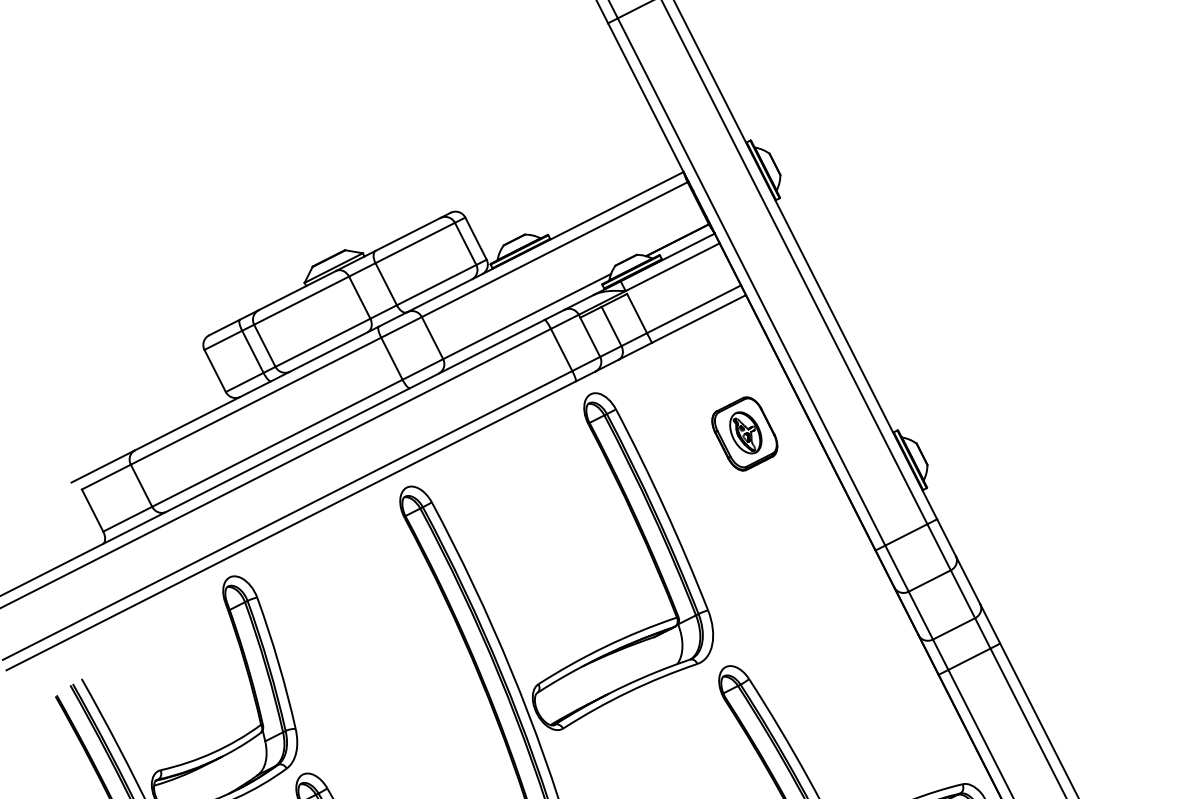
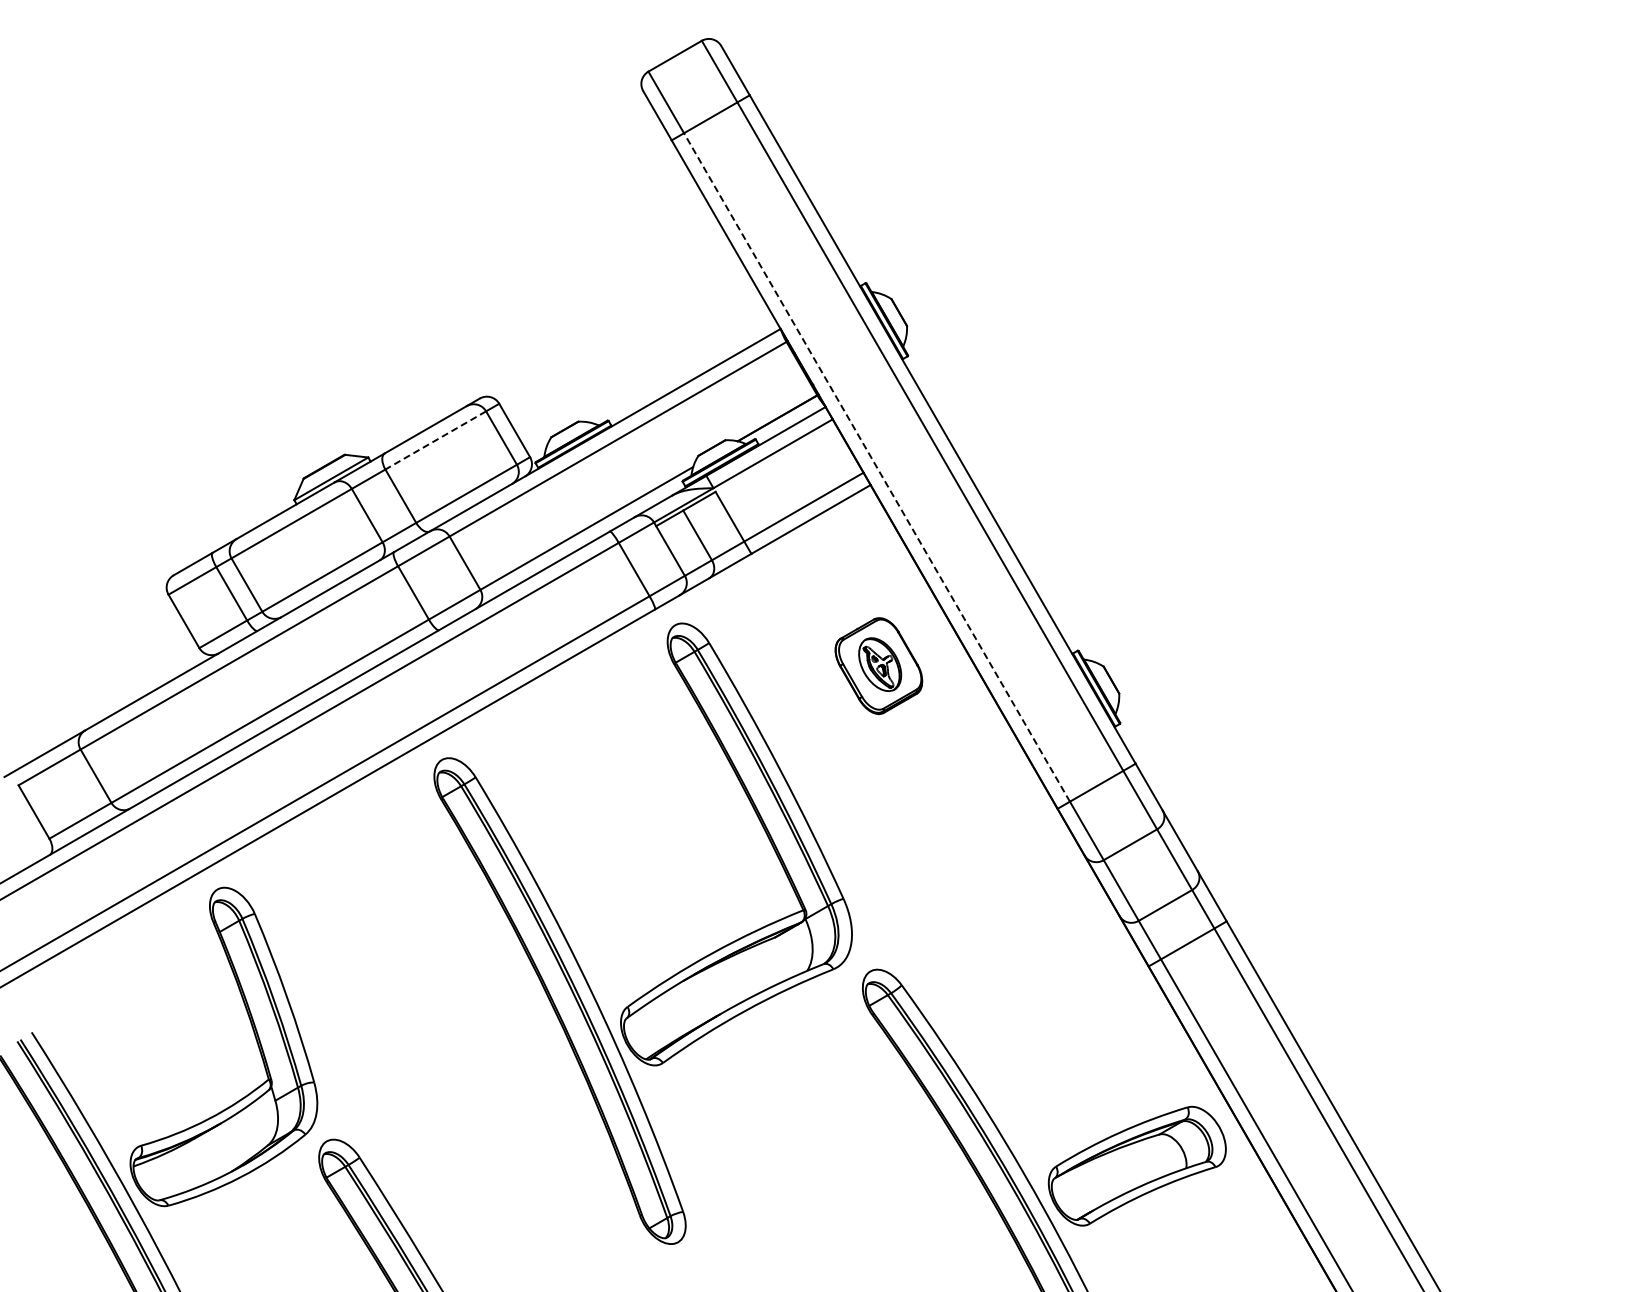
line: (415, 243) -> (435, 440), solid -> dashed
line: (751, 281) -> (876, 467), solid -> dashed

